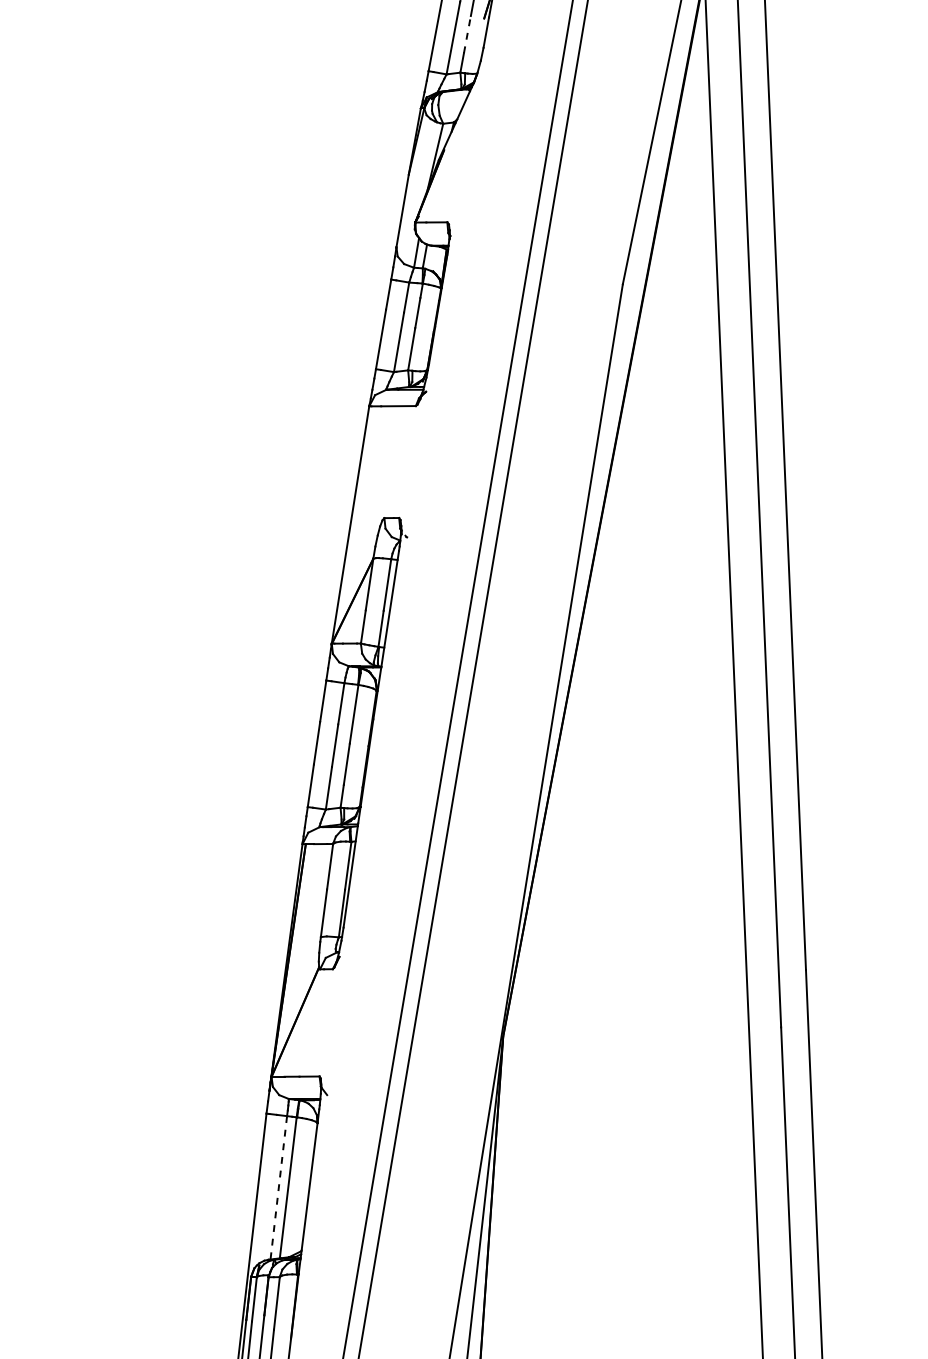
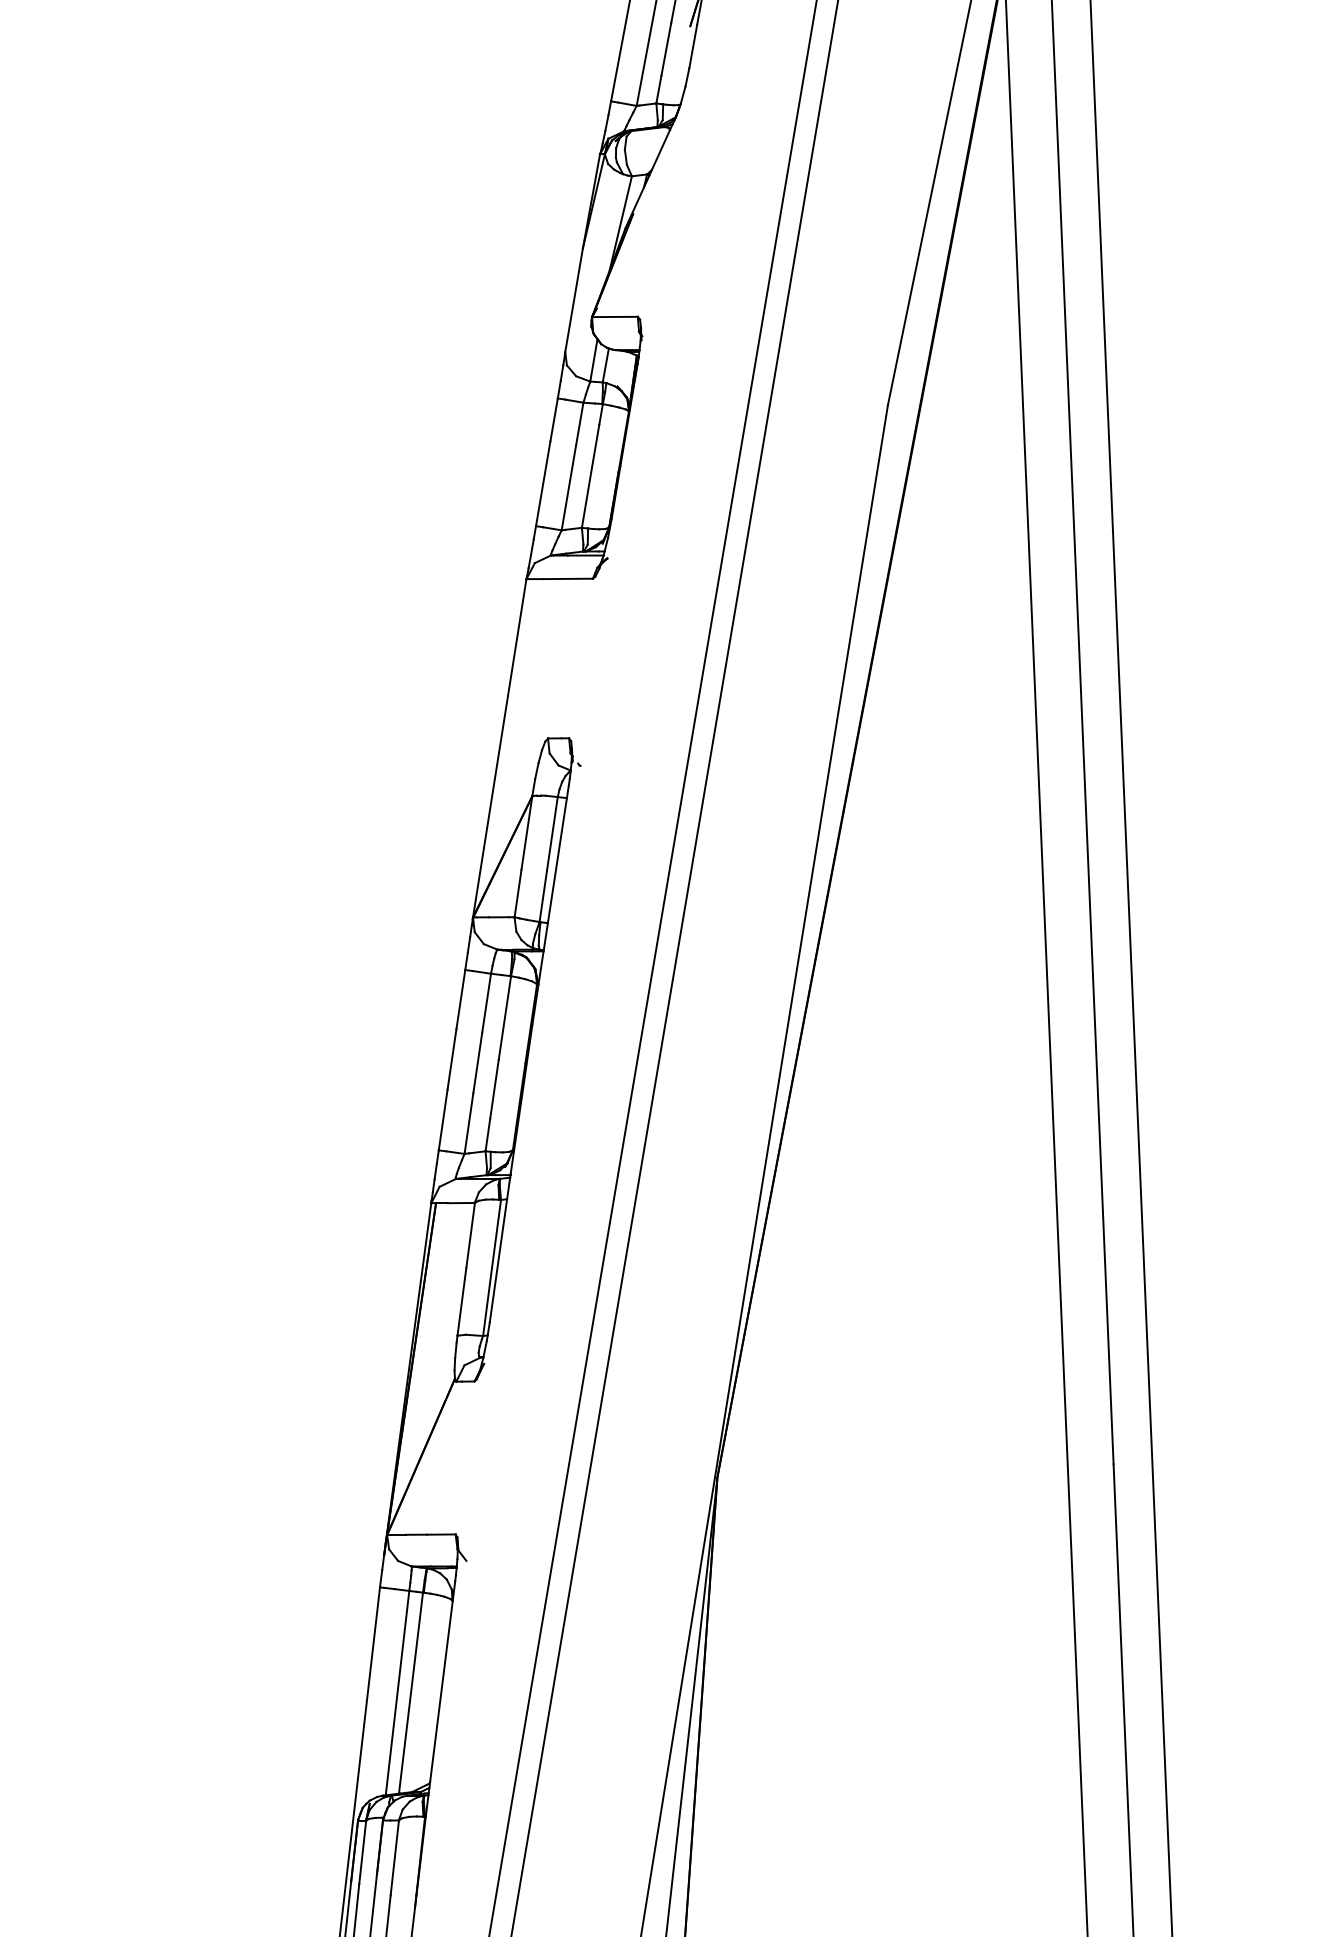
line: (467, 34) -> (666, 49), dashed -> solid
line: (278, 1188) -> (397, 1694), dashed -> solid

